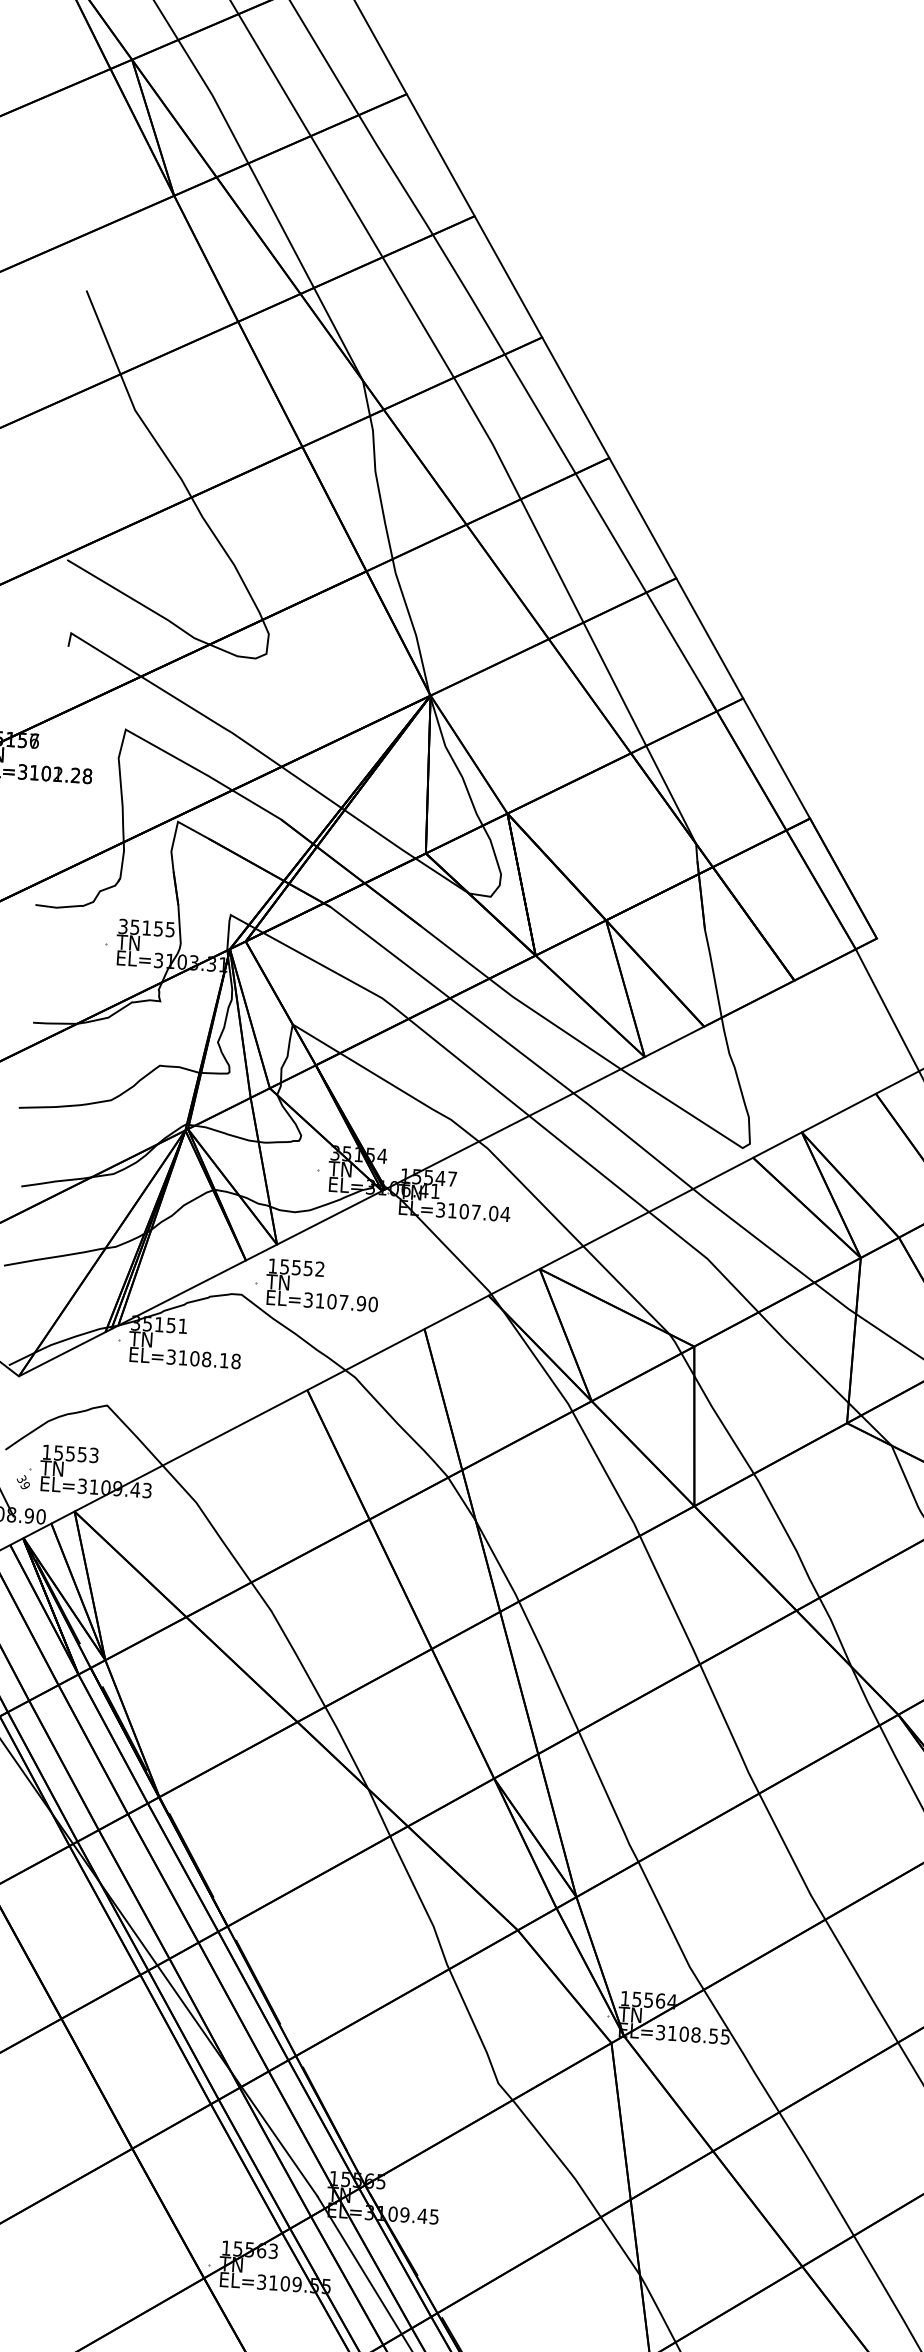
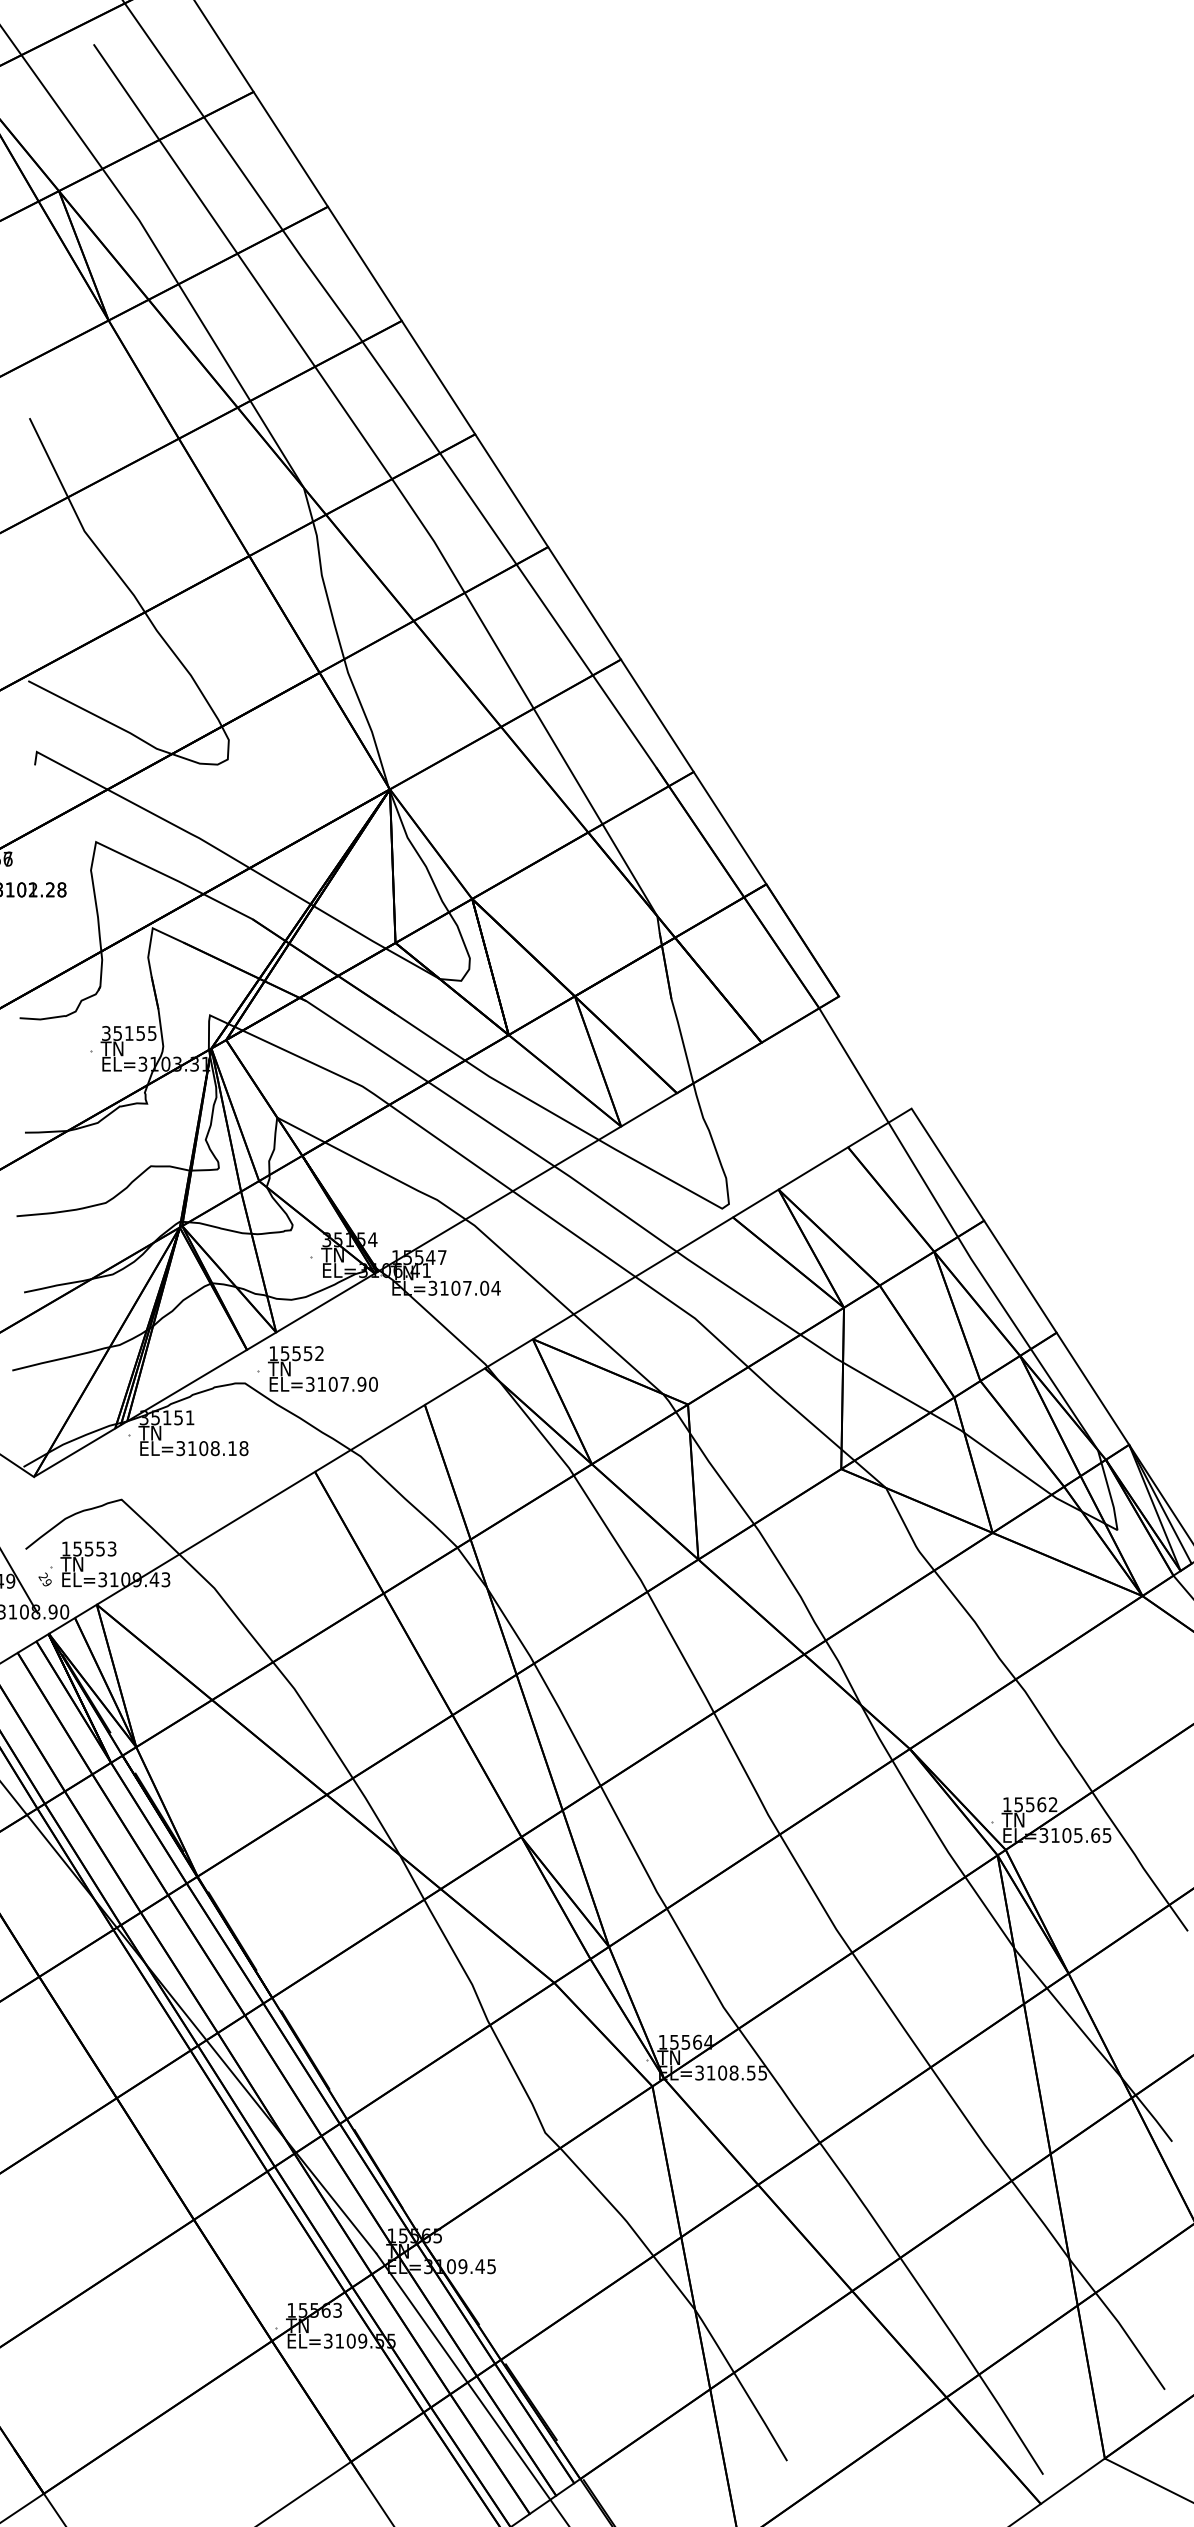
text: (21, 1478) -> (43, 1576), 39 -> 29

